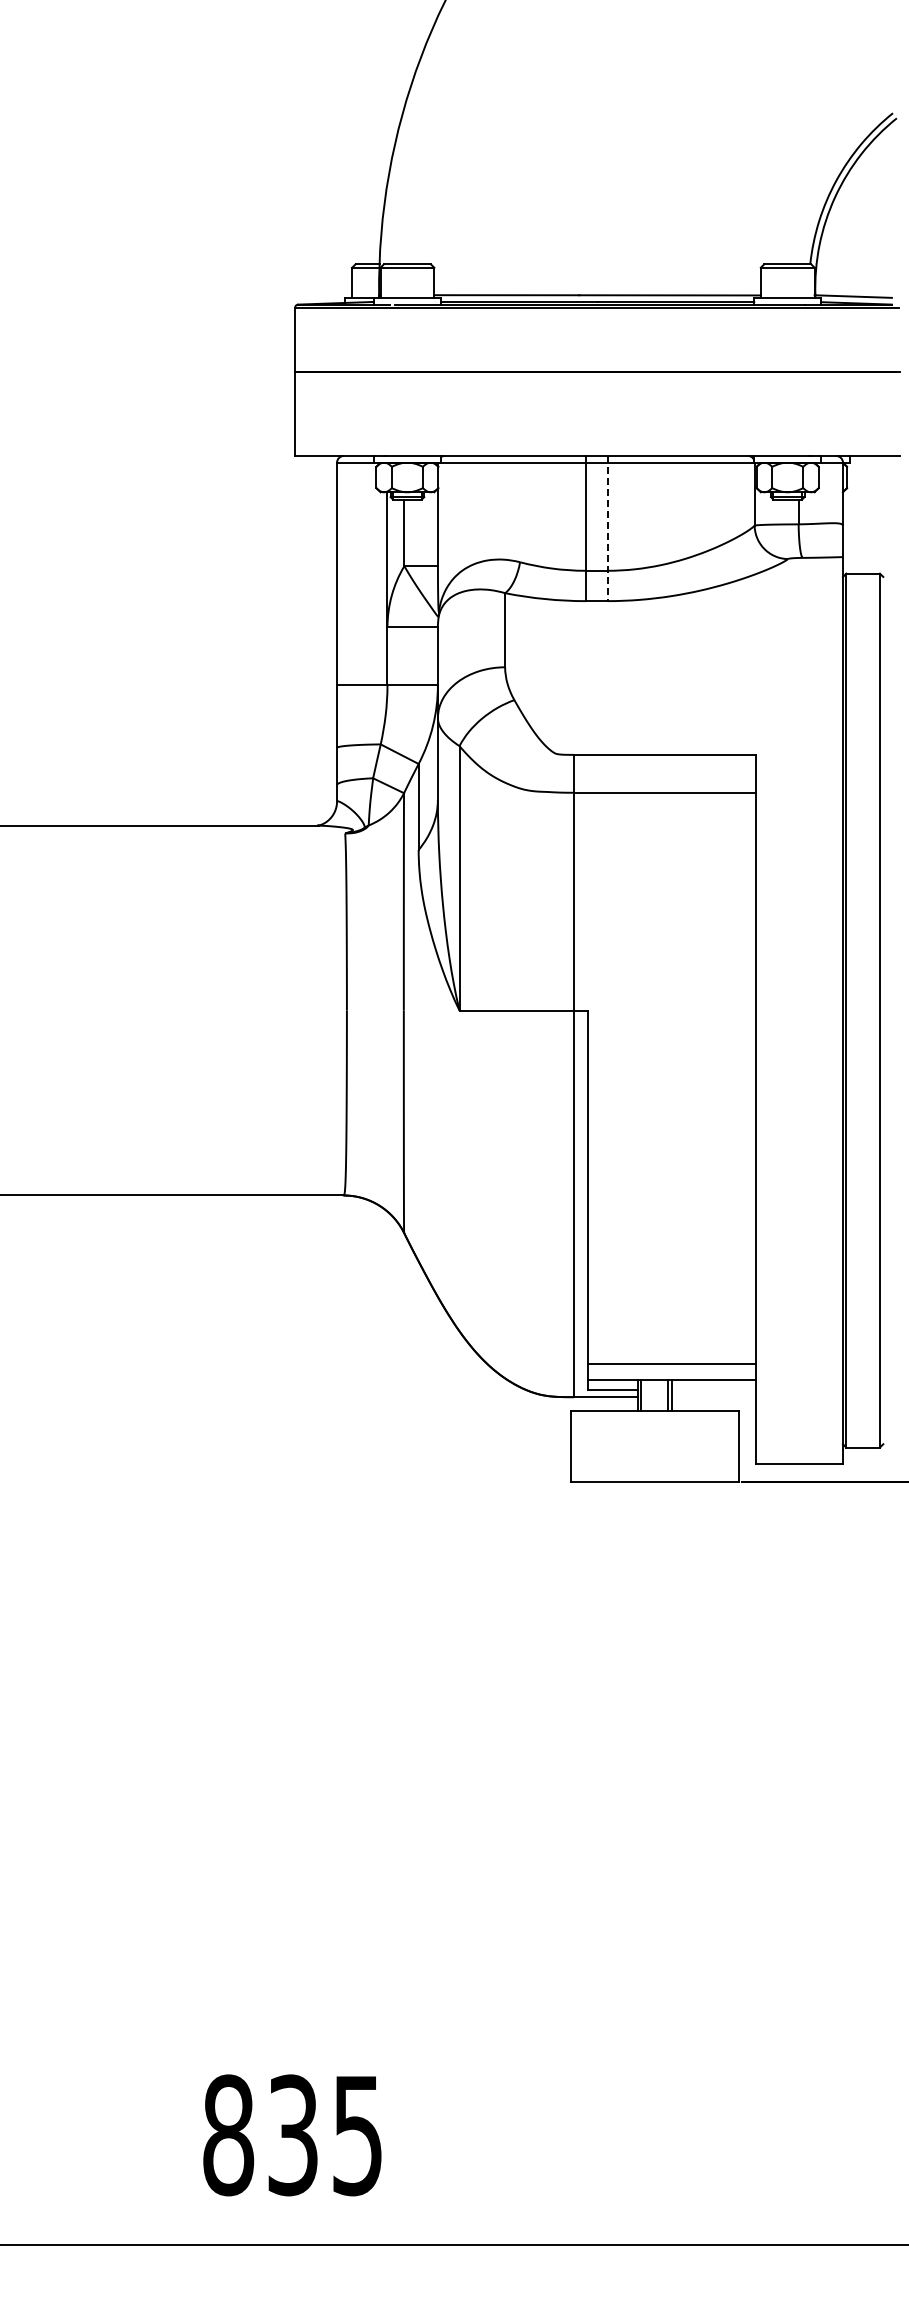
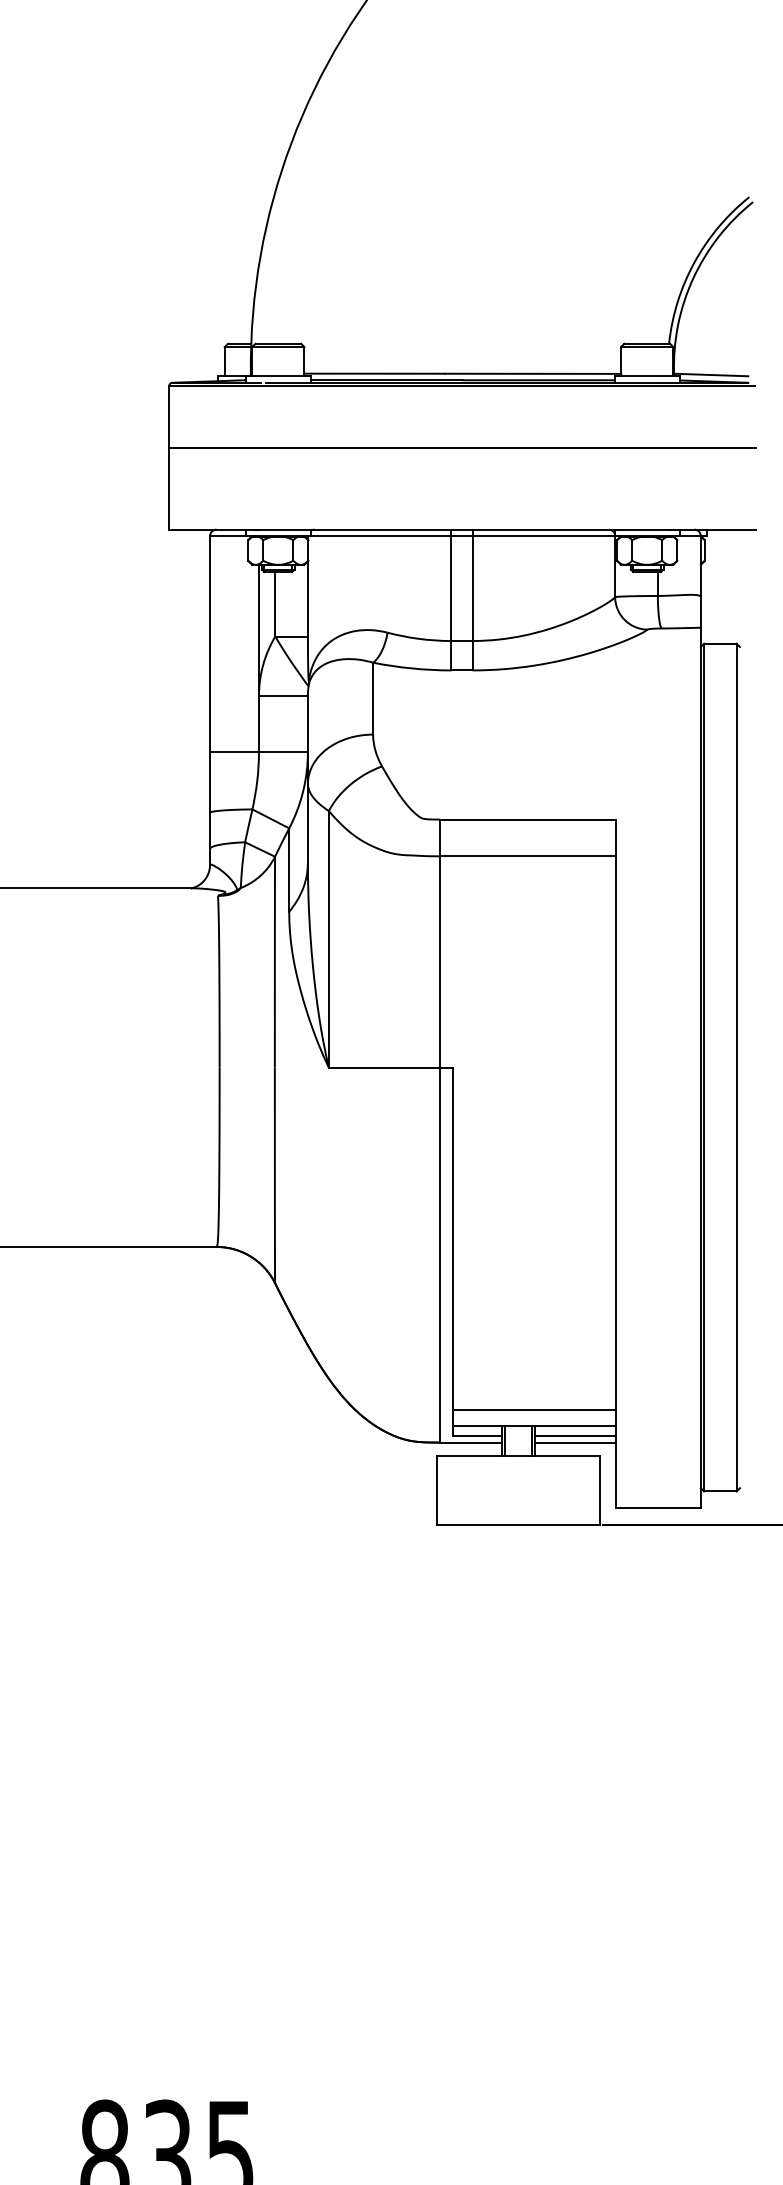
line: (607, 528) -> (472, 599), dashed -> solid
line: (713, 1389) -> (575, 1435), added
line: (713, 1397) -> (575, 1442), added

